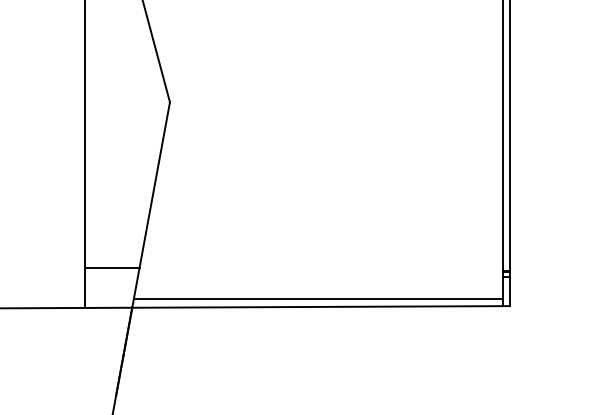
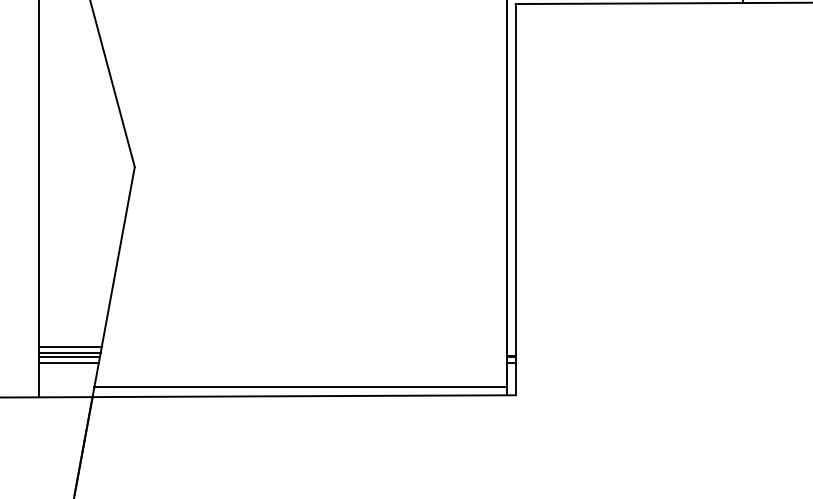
line: (112, 262) -> (70, 346), added
line: (111, 272) -> (69, 357), added
line: (110, 277) -> (68, 363), added

